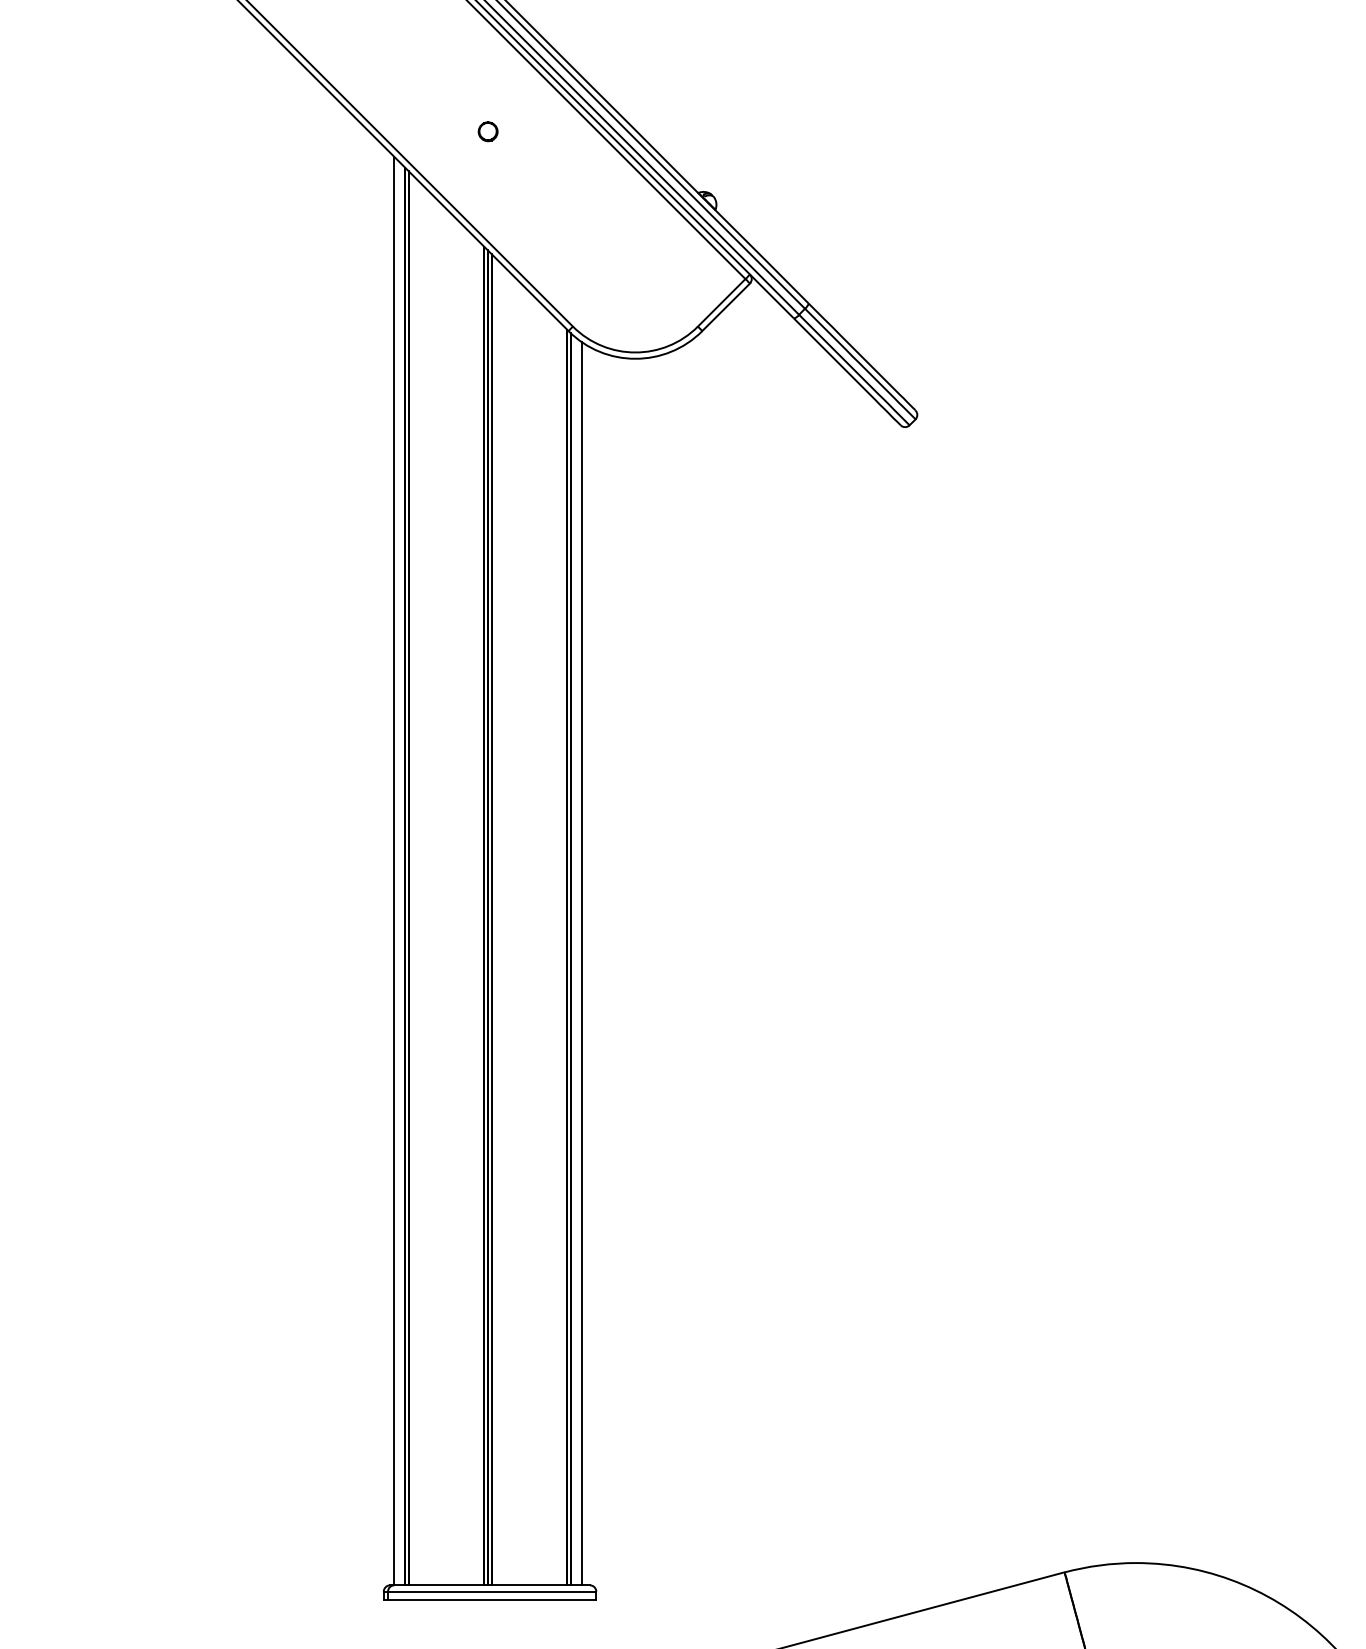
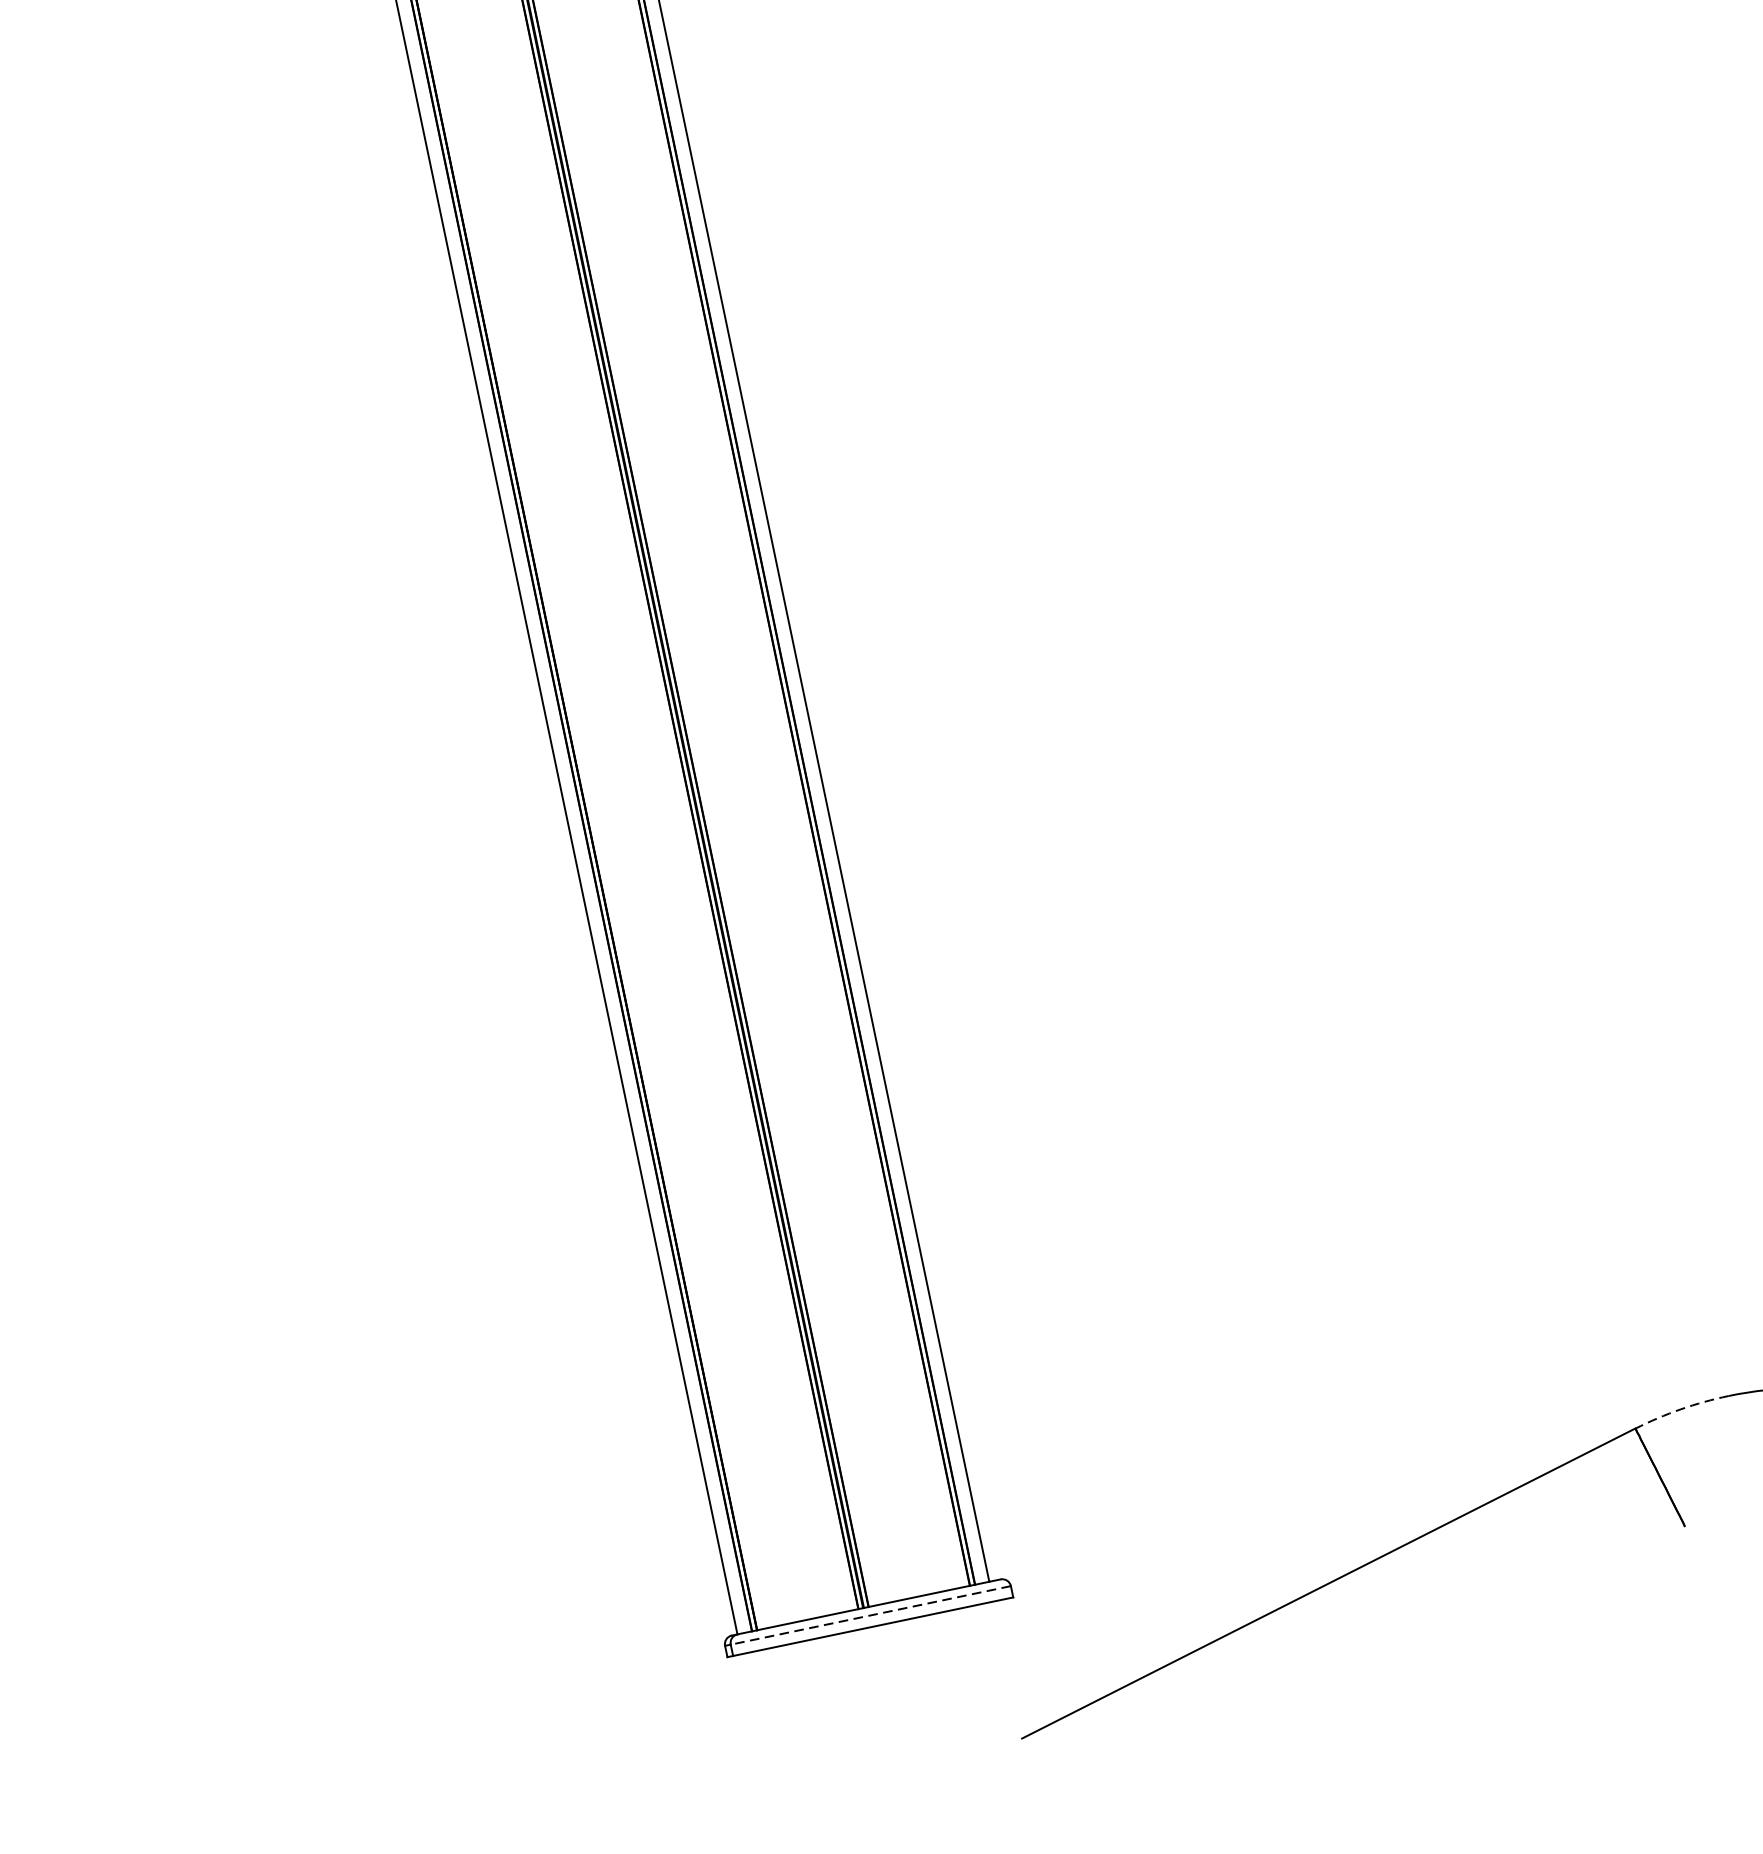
arc: (1099, 1565) -> (1680, 1409), solid -> dashed
line: (491, 1591) -> (869, 1615), solid -> dashed

